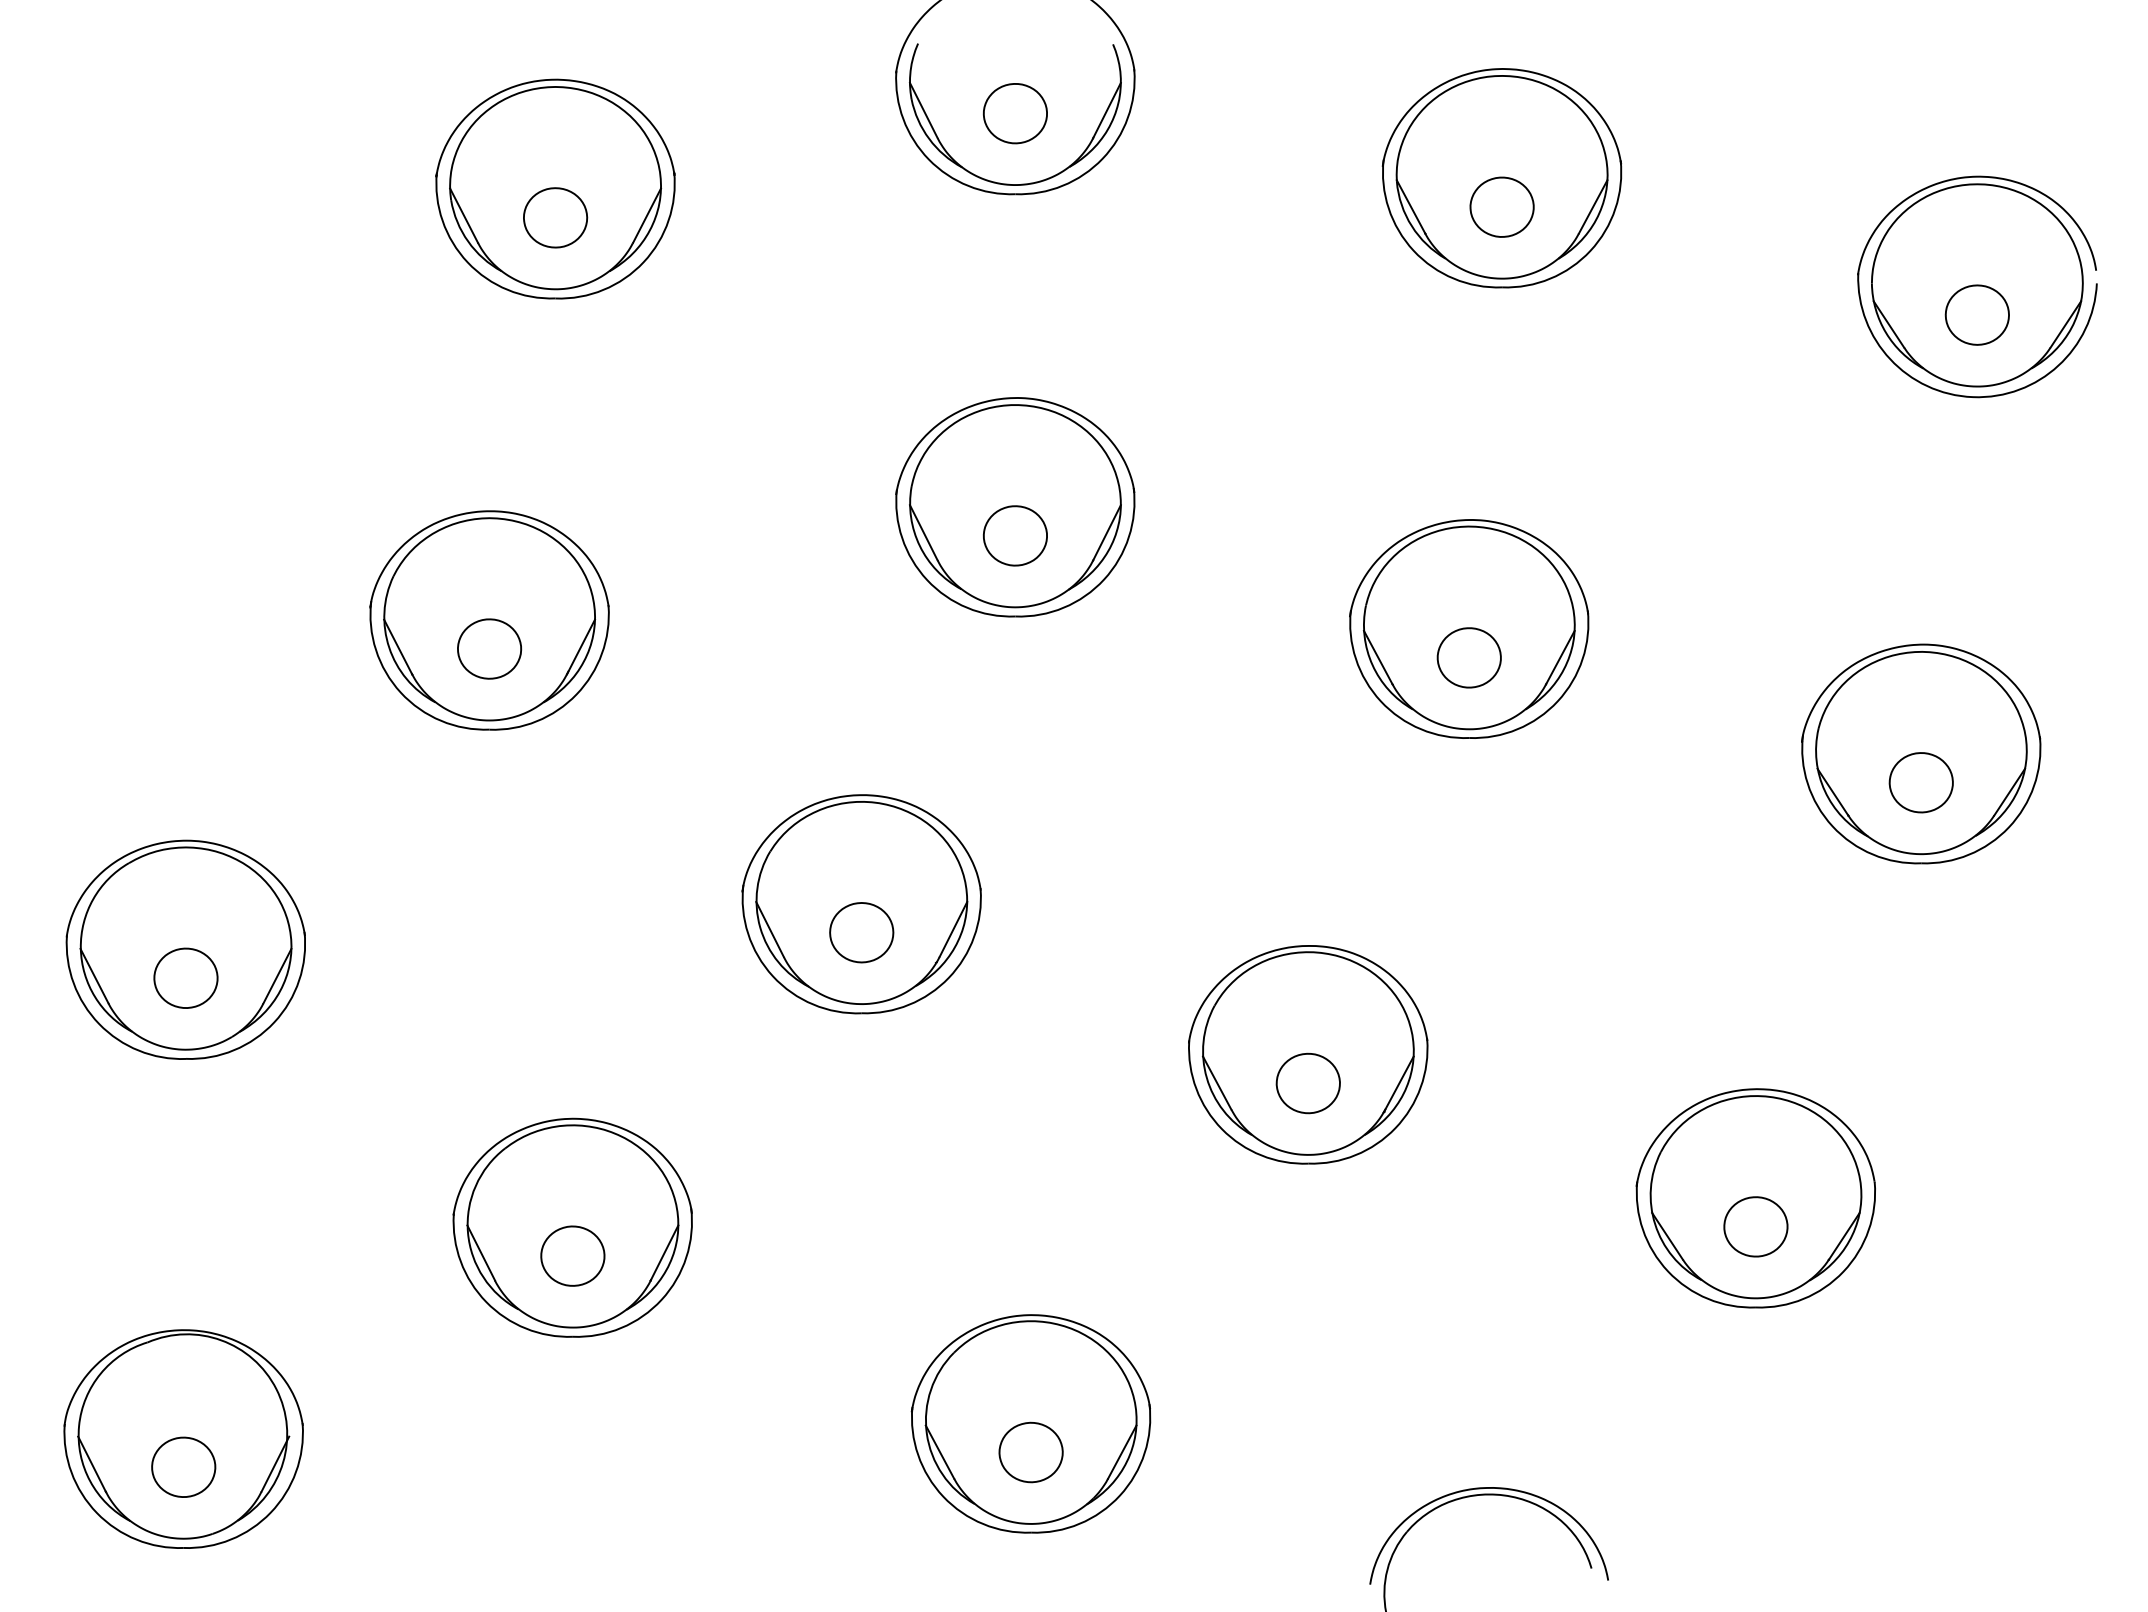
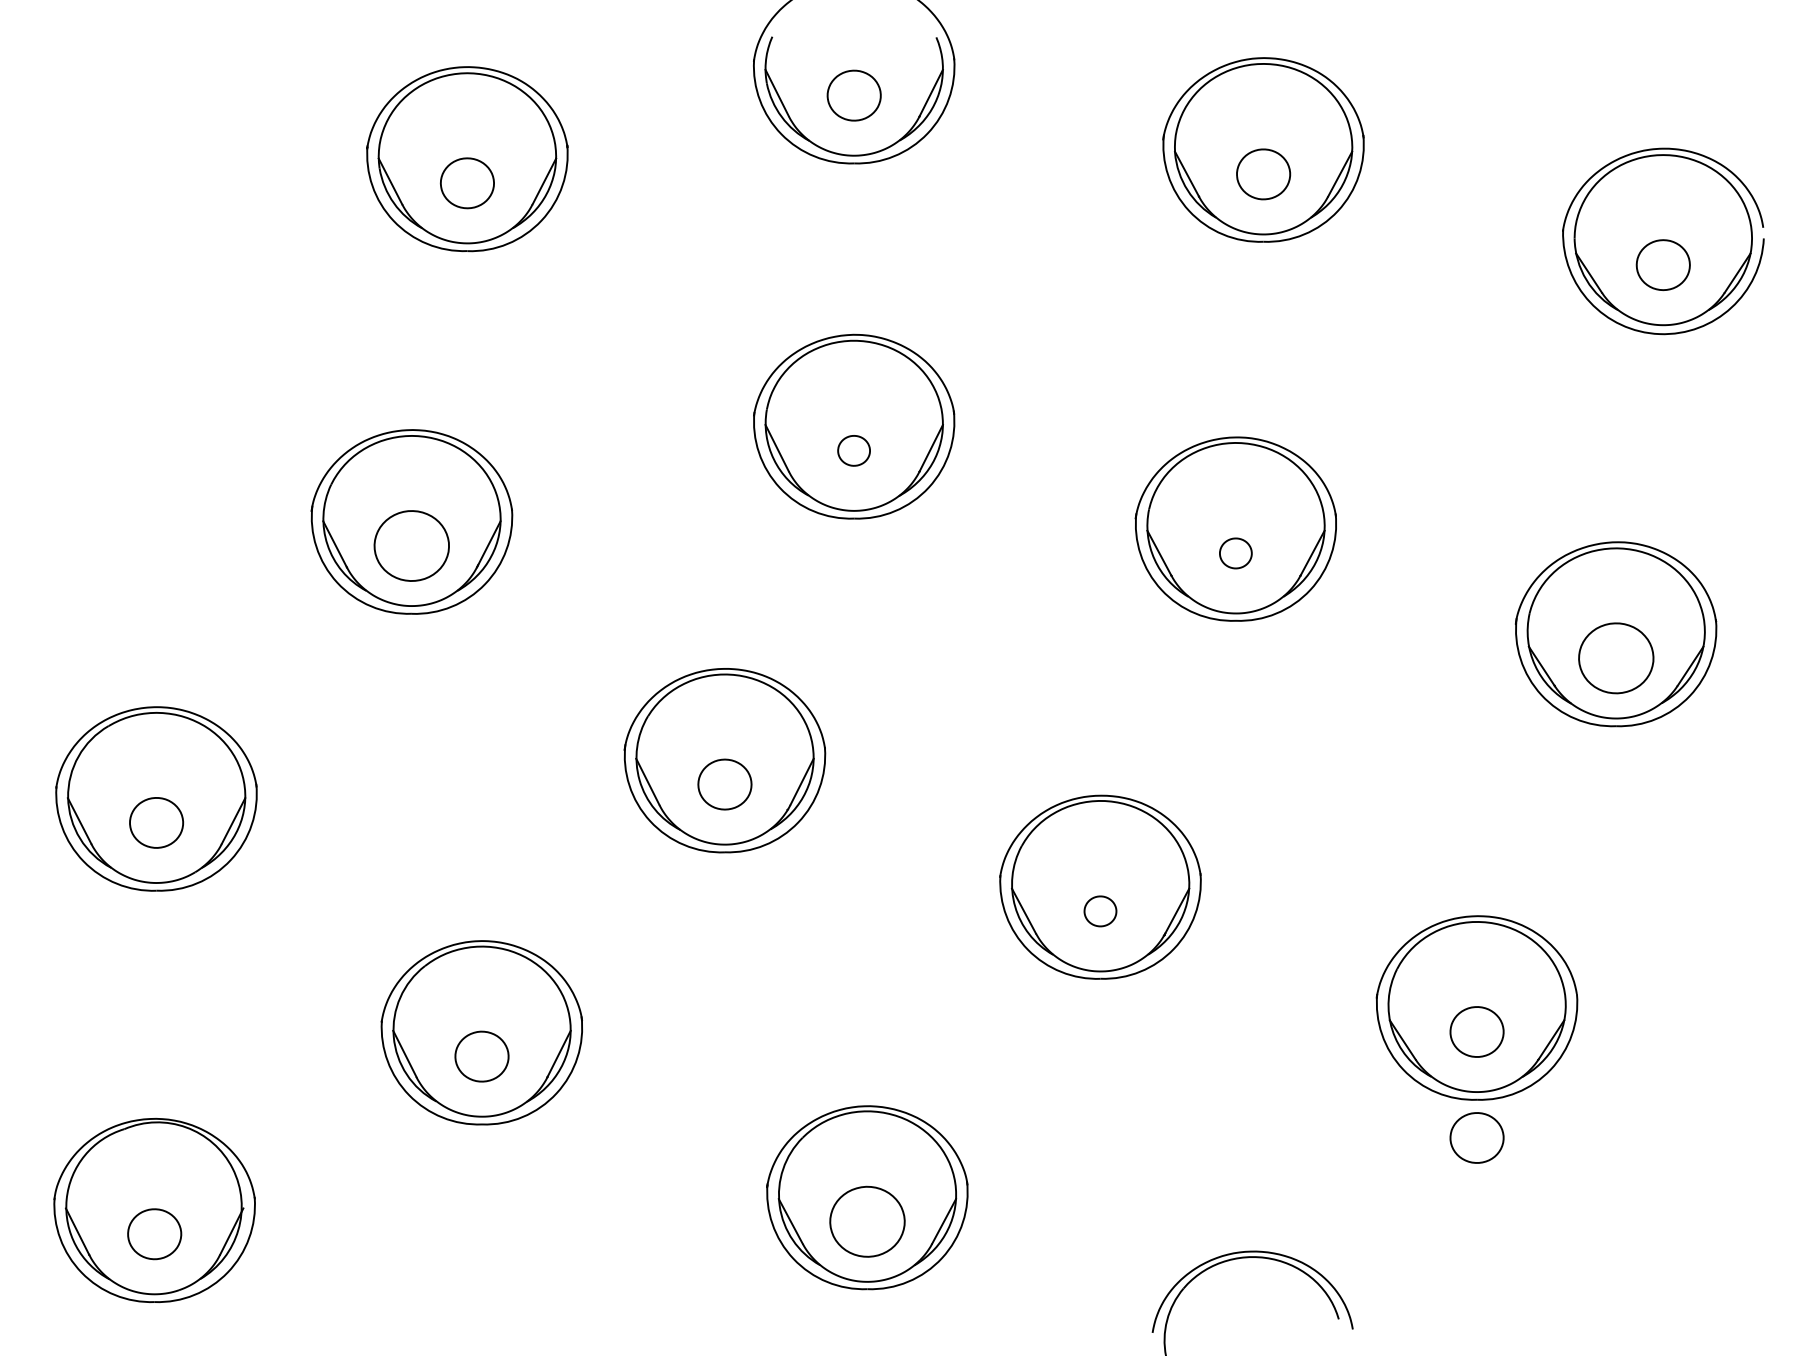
part: (1014, 535) -> (853, 450), size x0.6
part: (489, 648) -> (411, 545), size x1.4
part: (1468, 657) -> (1235, 553), size x0.6
part: (1920, 782) -> (1615, 658), size x1.4
part: (1307, 1083) -> (1099, 911), size x0.6
part: (1755, 1352) -> (1476, 1137), added
part: (1030, 1452) -> (866, 1221), size x1.4

